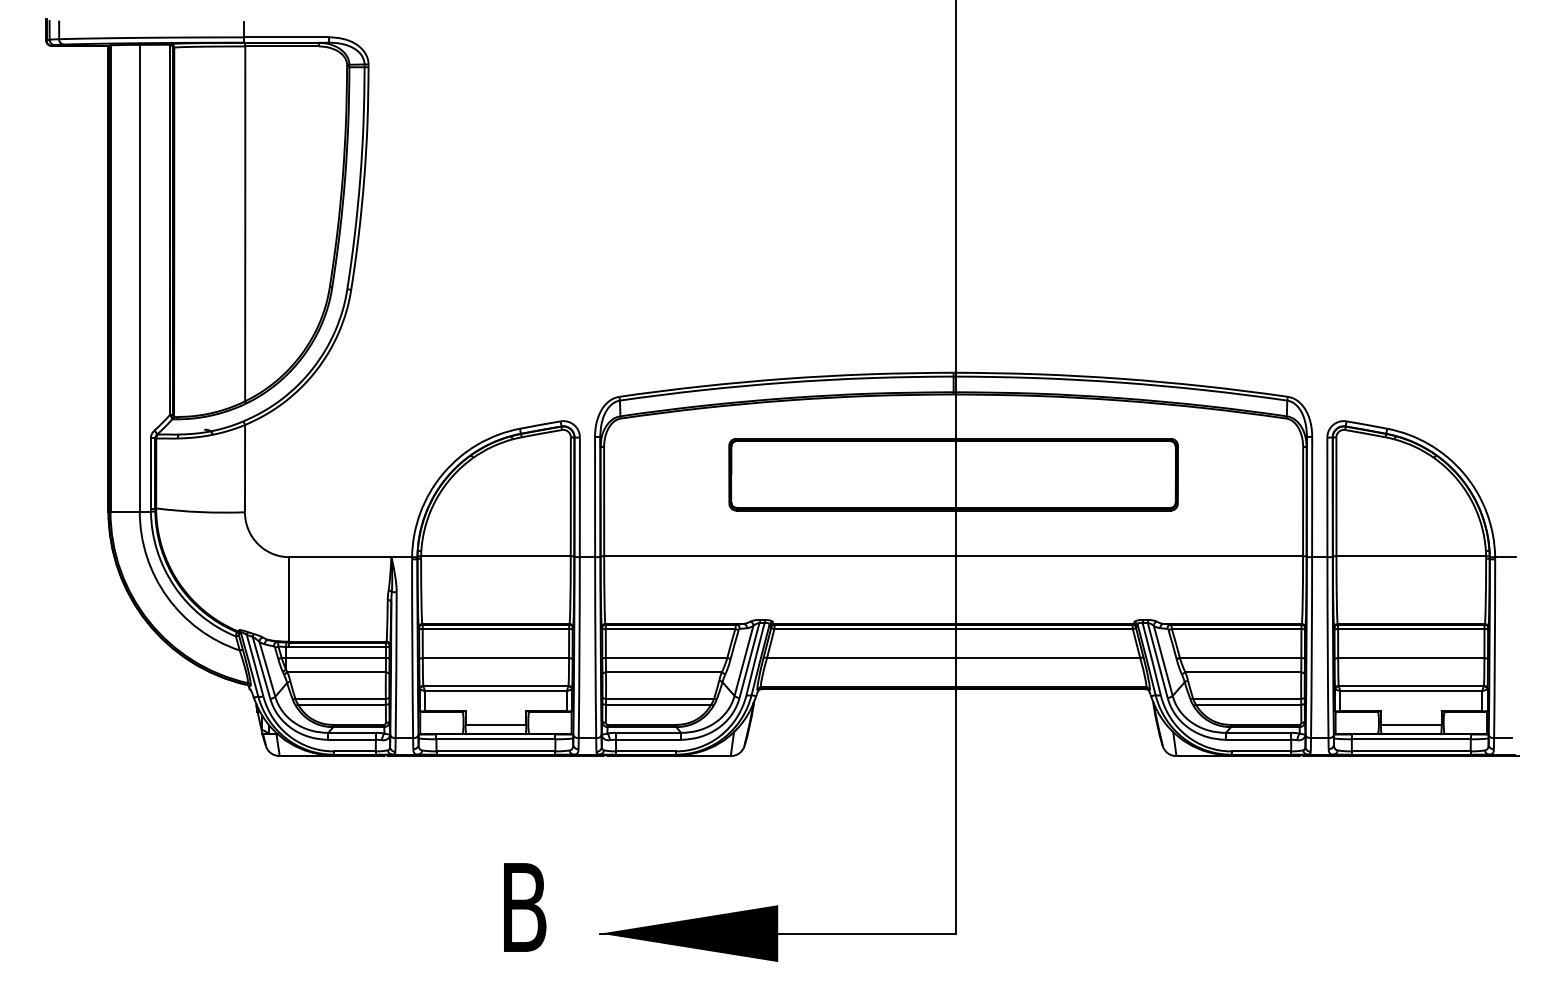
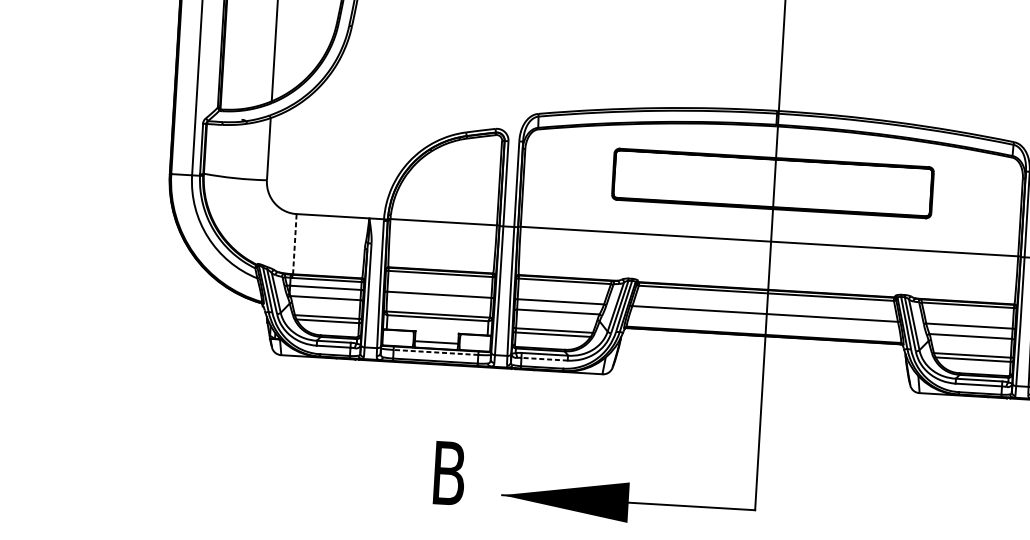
line: (289, 598) -> (295, 243), solid -> dashed
line: (495, 739) -> (435, 352), solid -> dashed
line: (648, 739) -> (544, 359), solid -> dashed

